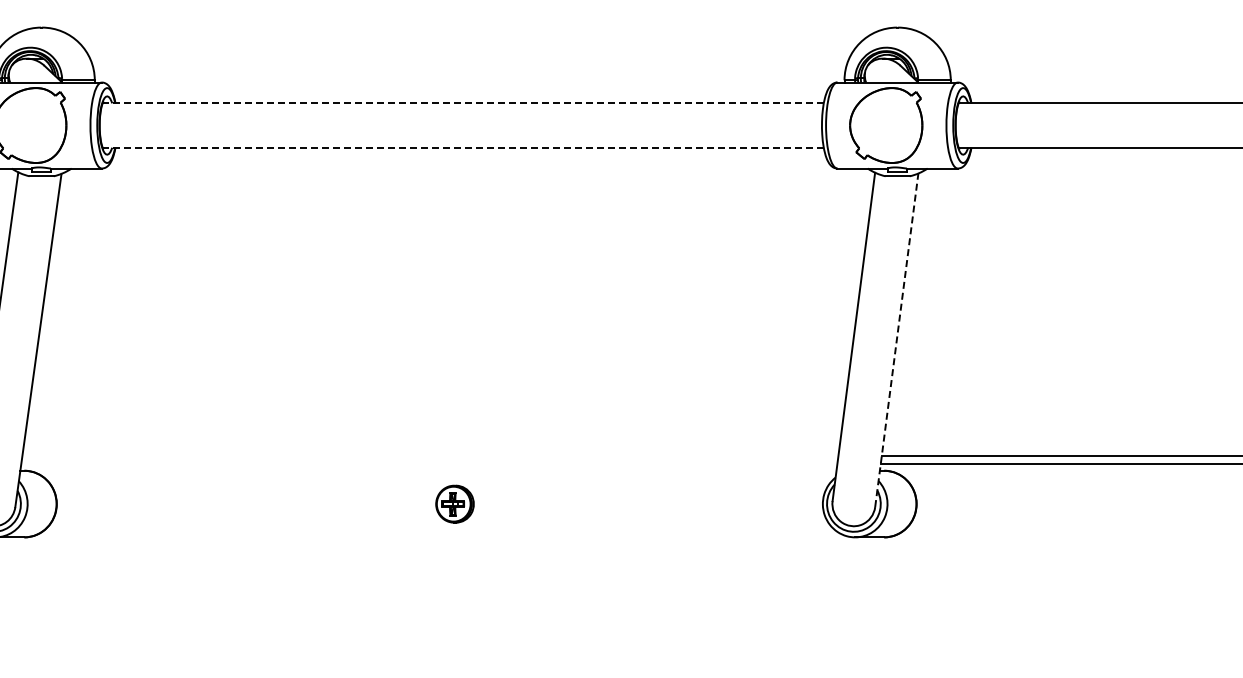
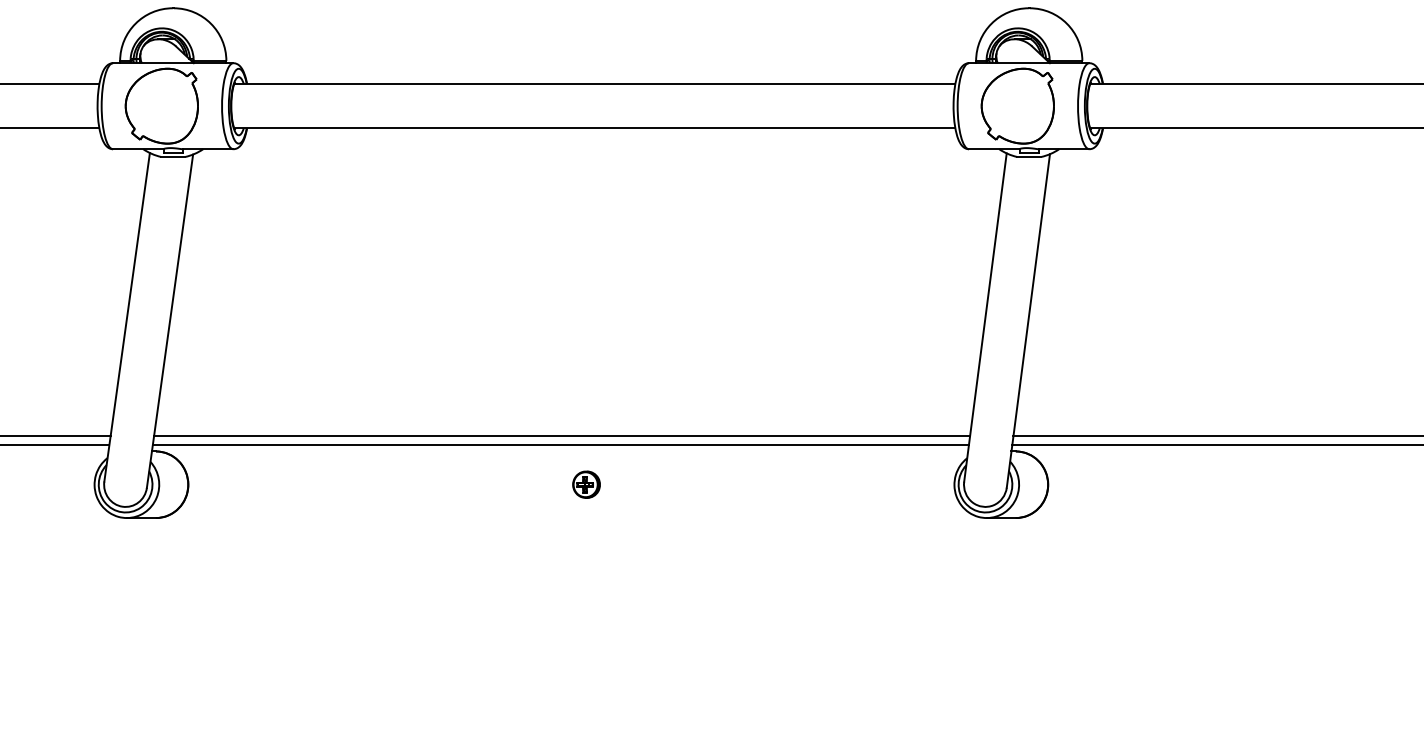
line: (462, 103) -> (594, 84), dashed -> solid
line: (462, 147) -> (594, 128), dashed -> solid
line: (896, 339) -> (1028, 320), dashed -> solid
line: (430, 455) -> (562, 436), added
line: (428, 463) -> (560, 444), added
part: (454, 503) -> (586, 484), size x0.71

